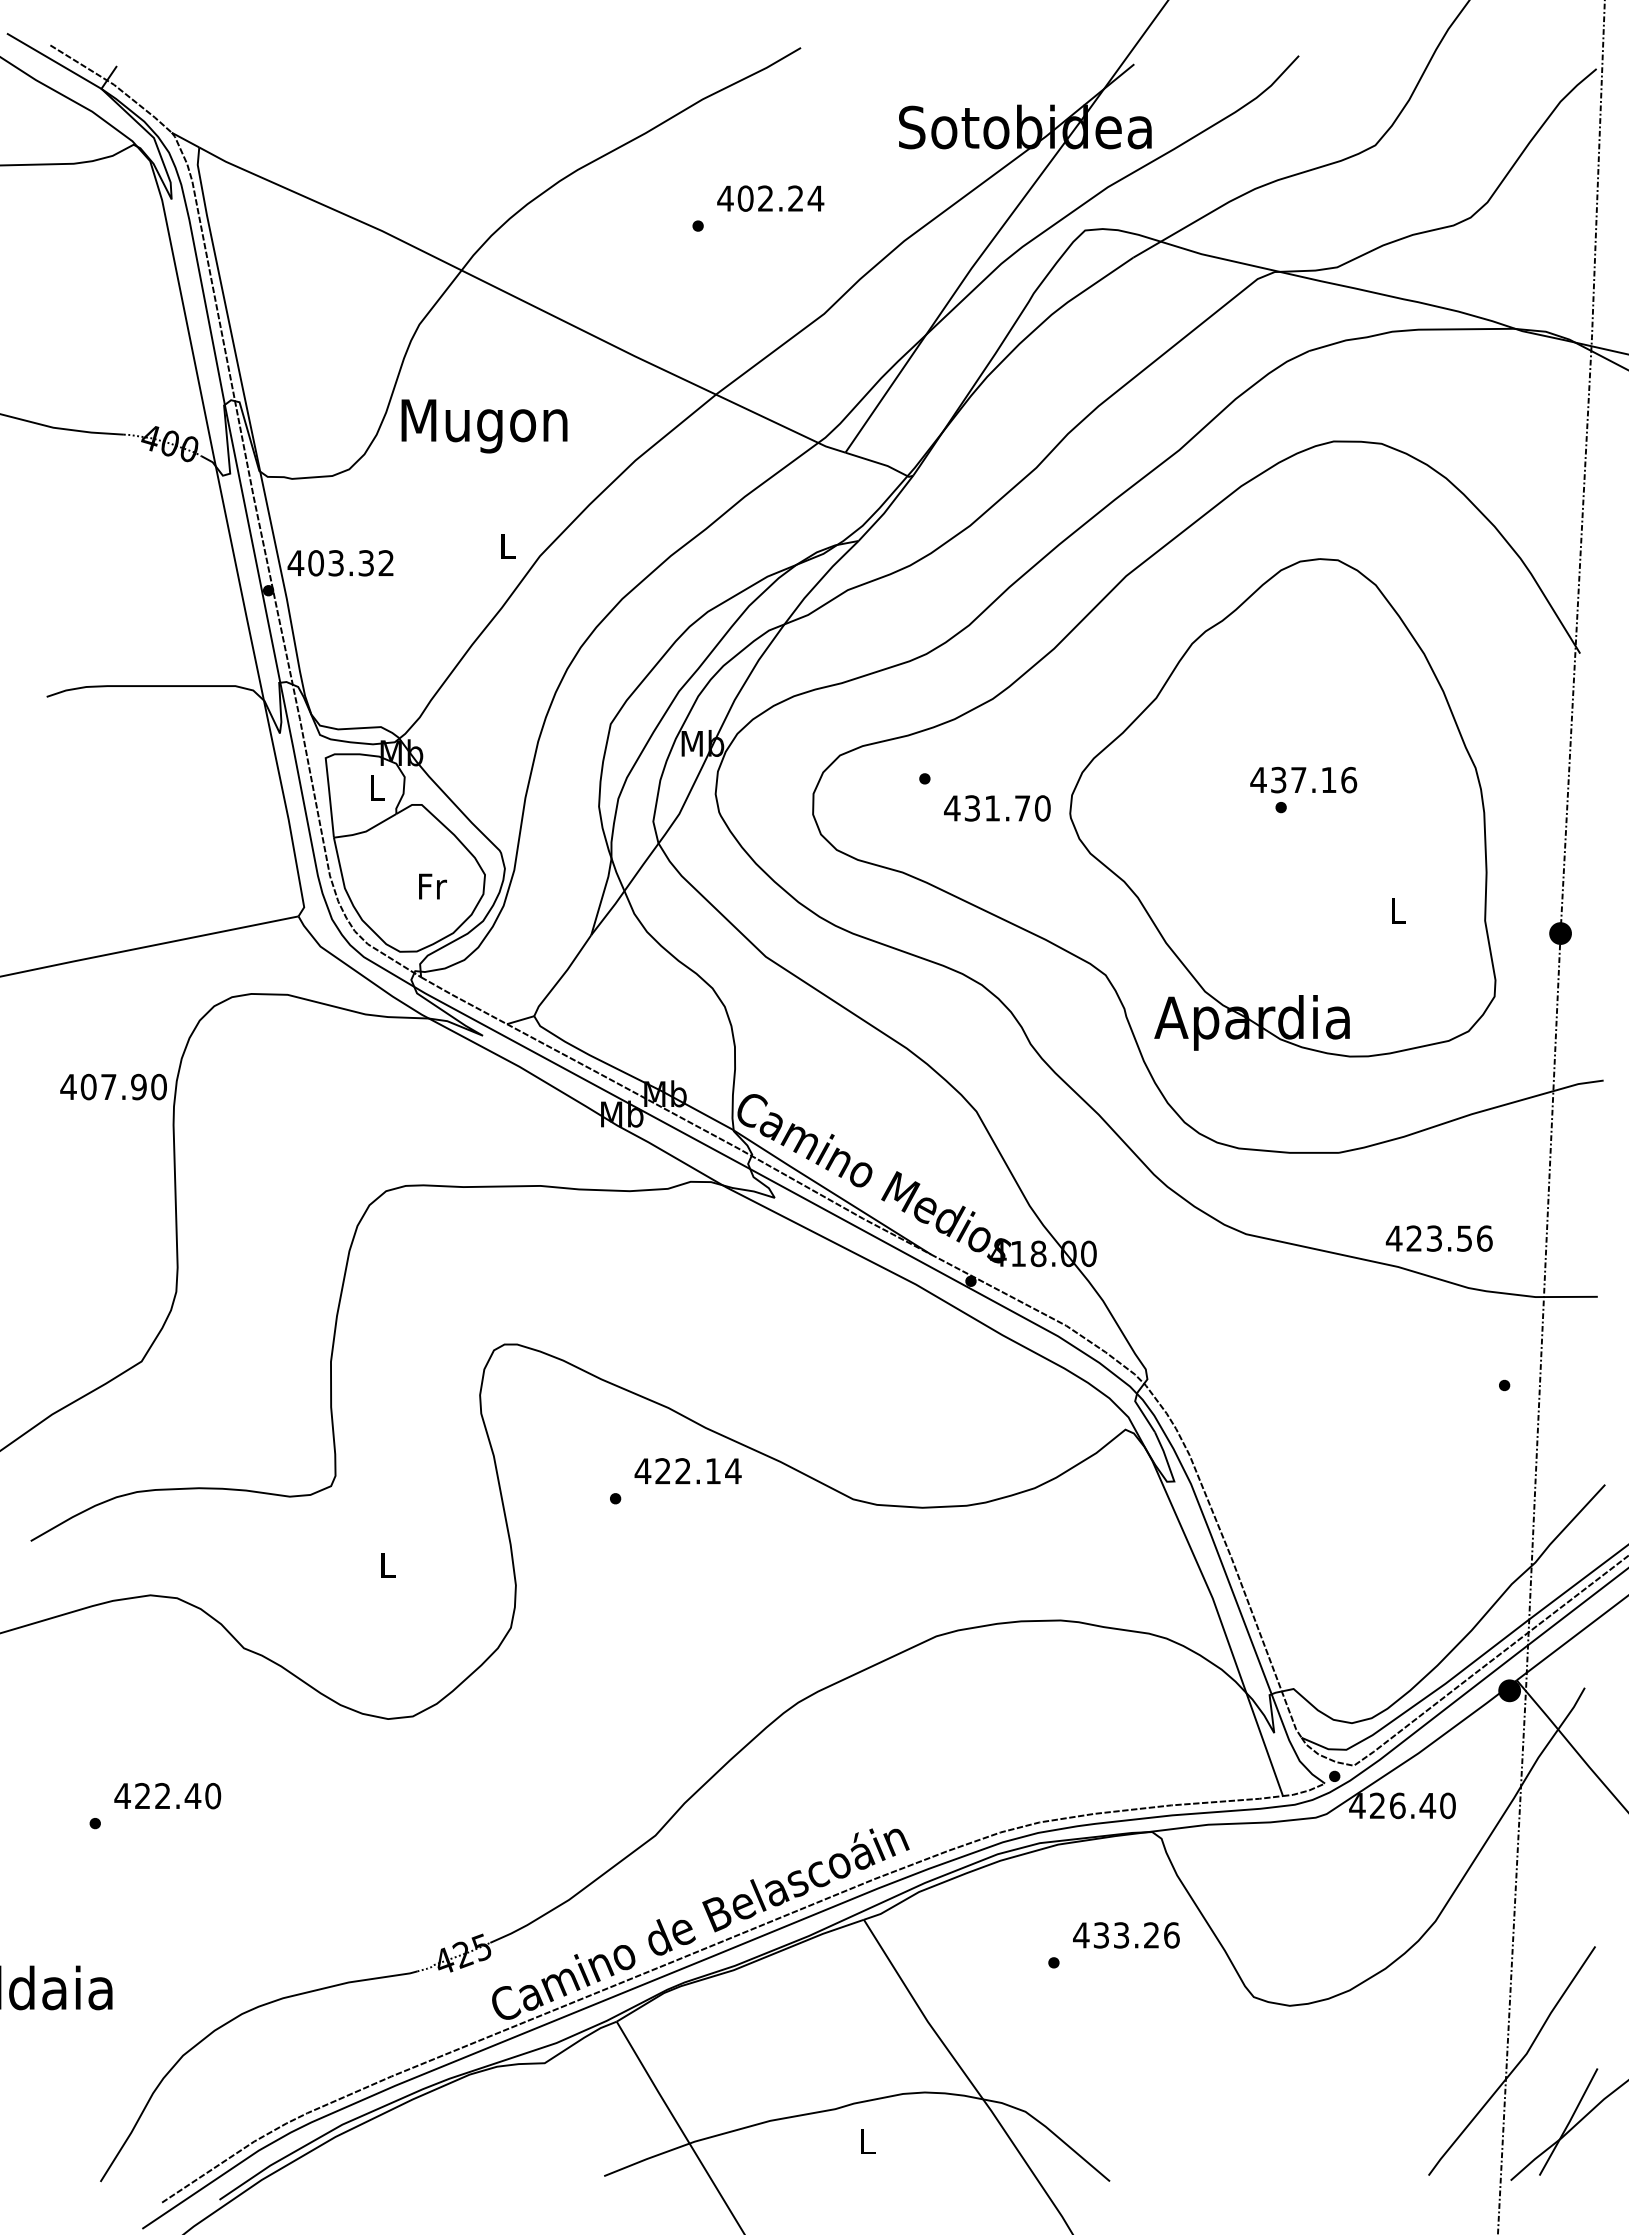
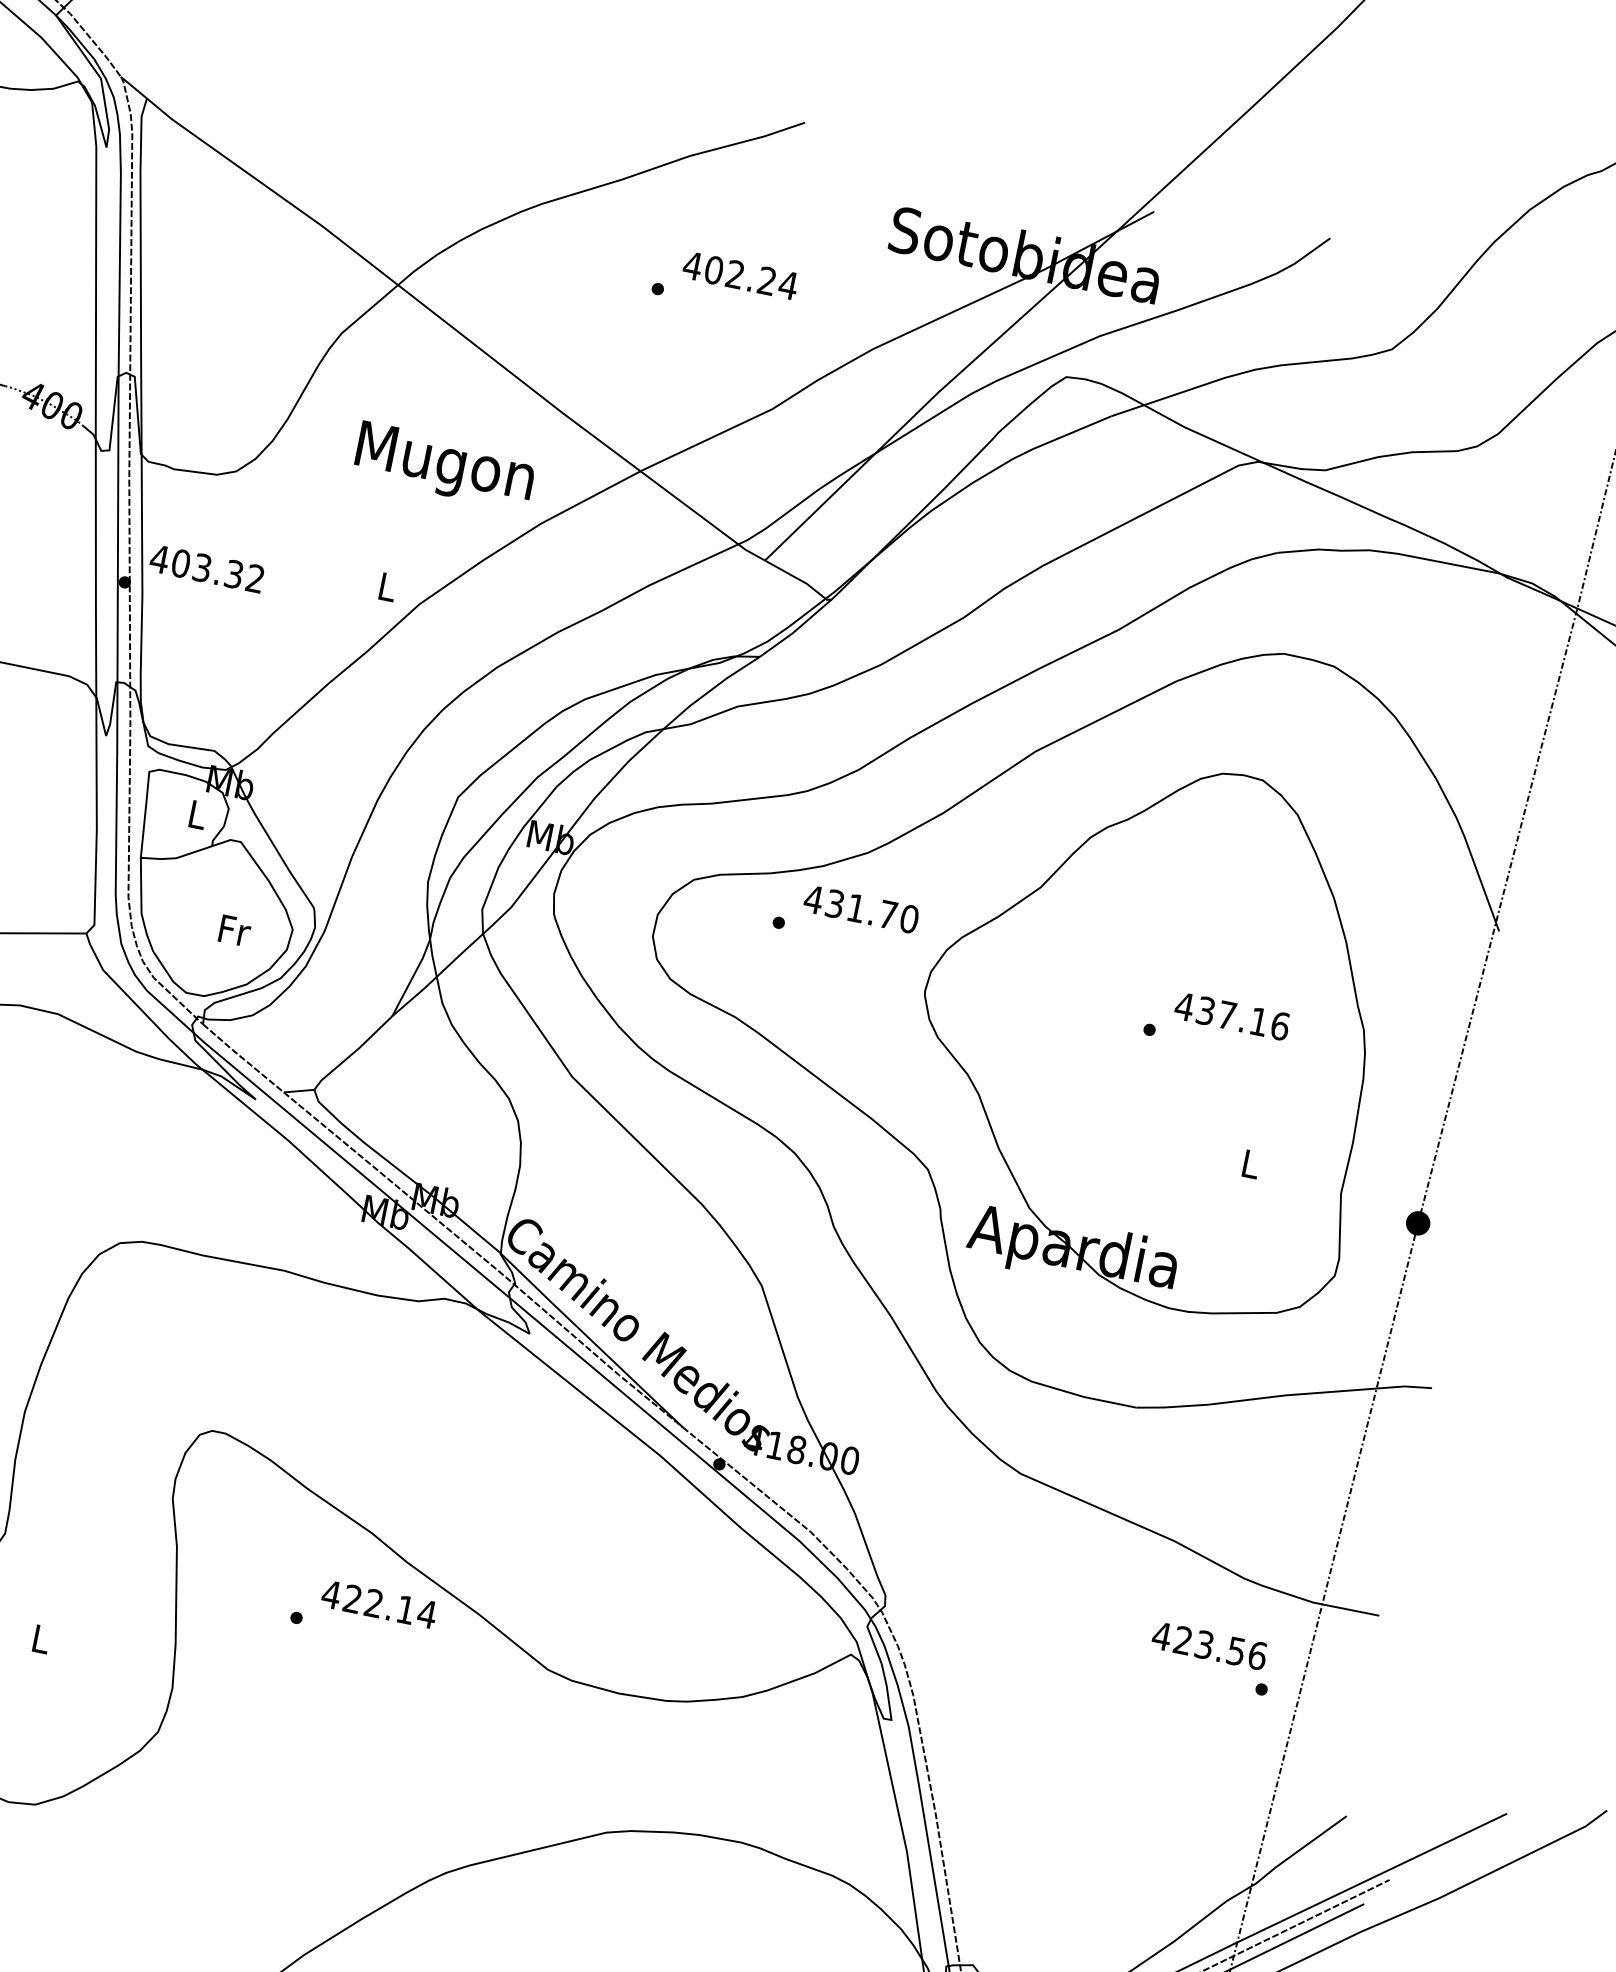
text: (484, 426) -> (444, 466), moved
text: (1303, 780) -> (1231, 1016), moved
text: (997, 808) -> (861, 909), moved
text: (1438, 1238) -> (1208, 1645), moved

